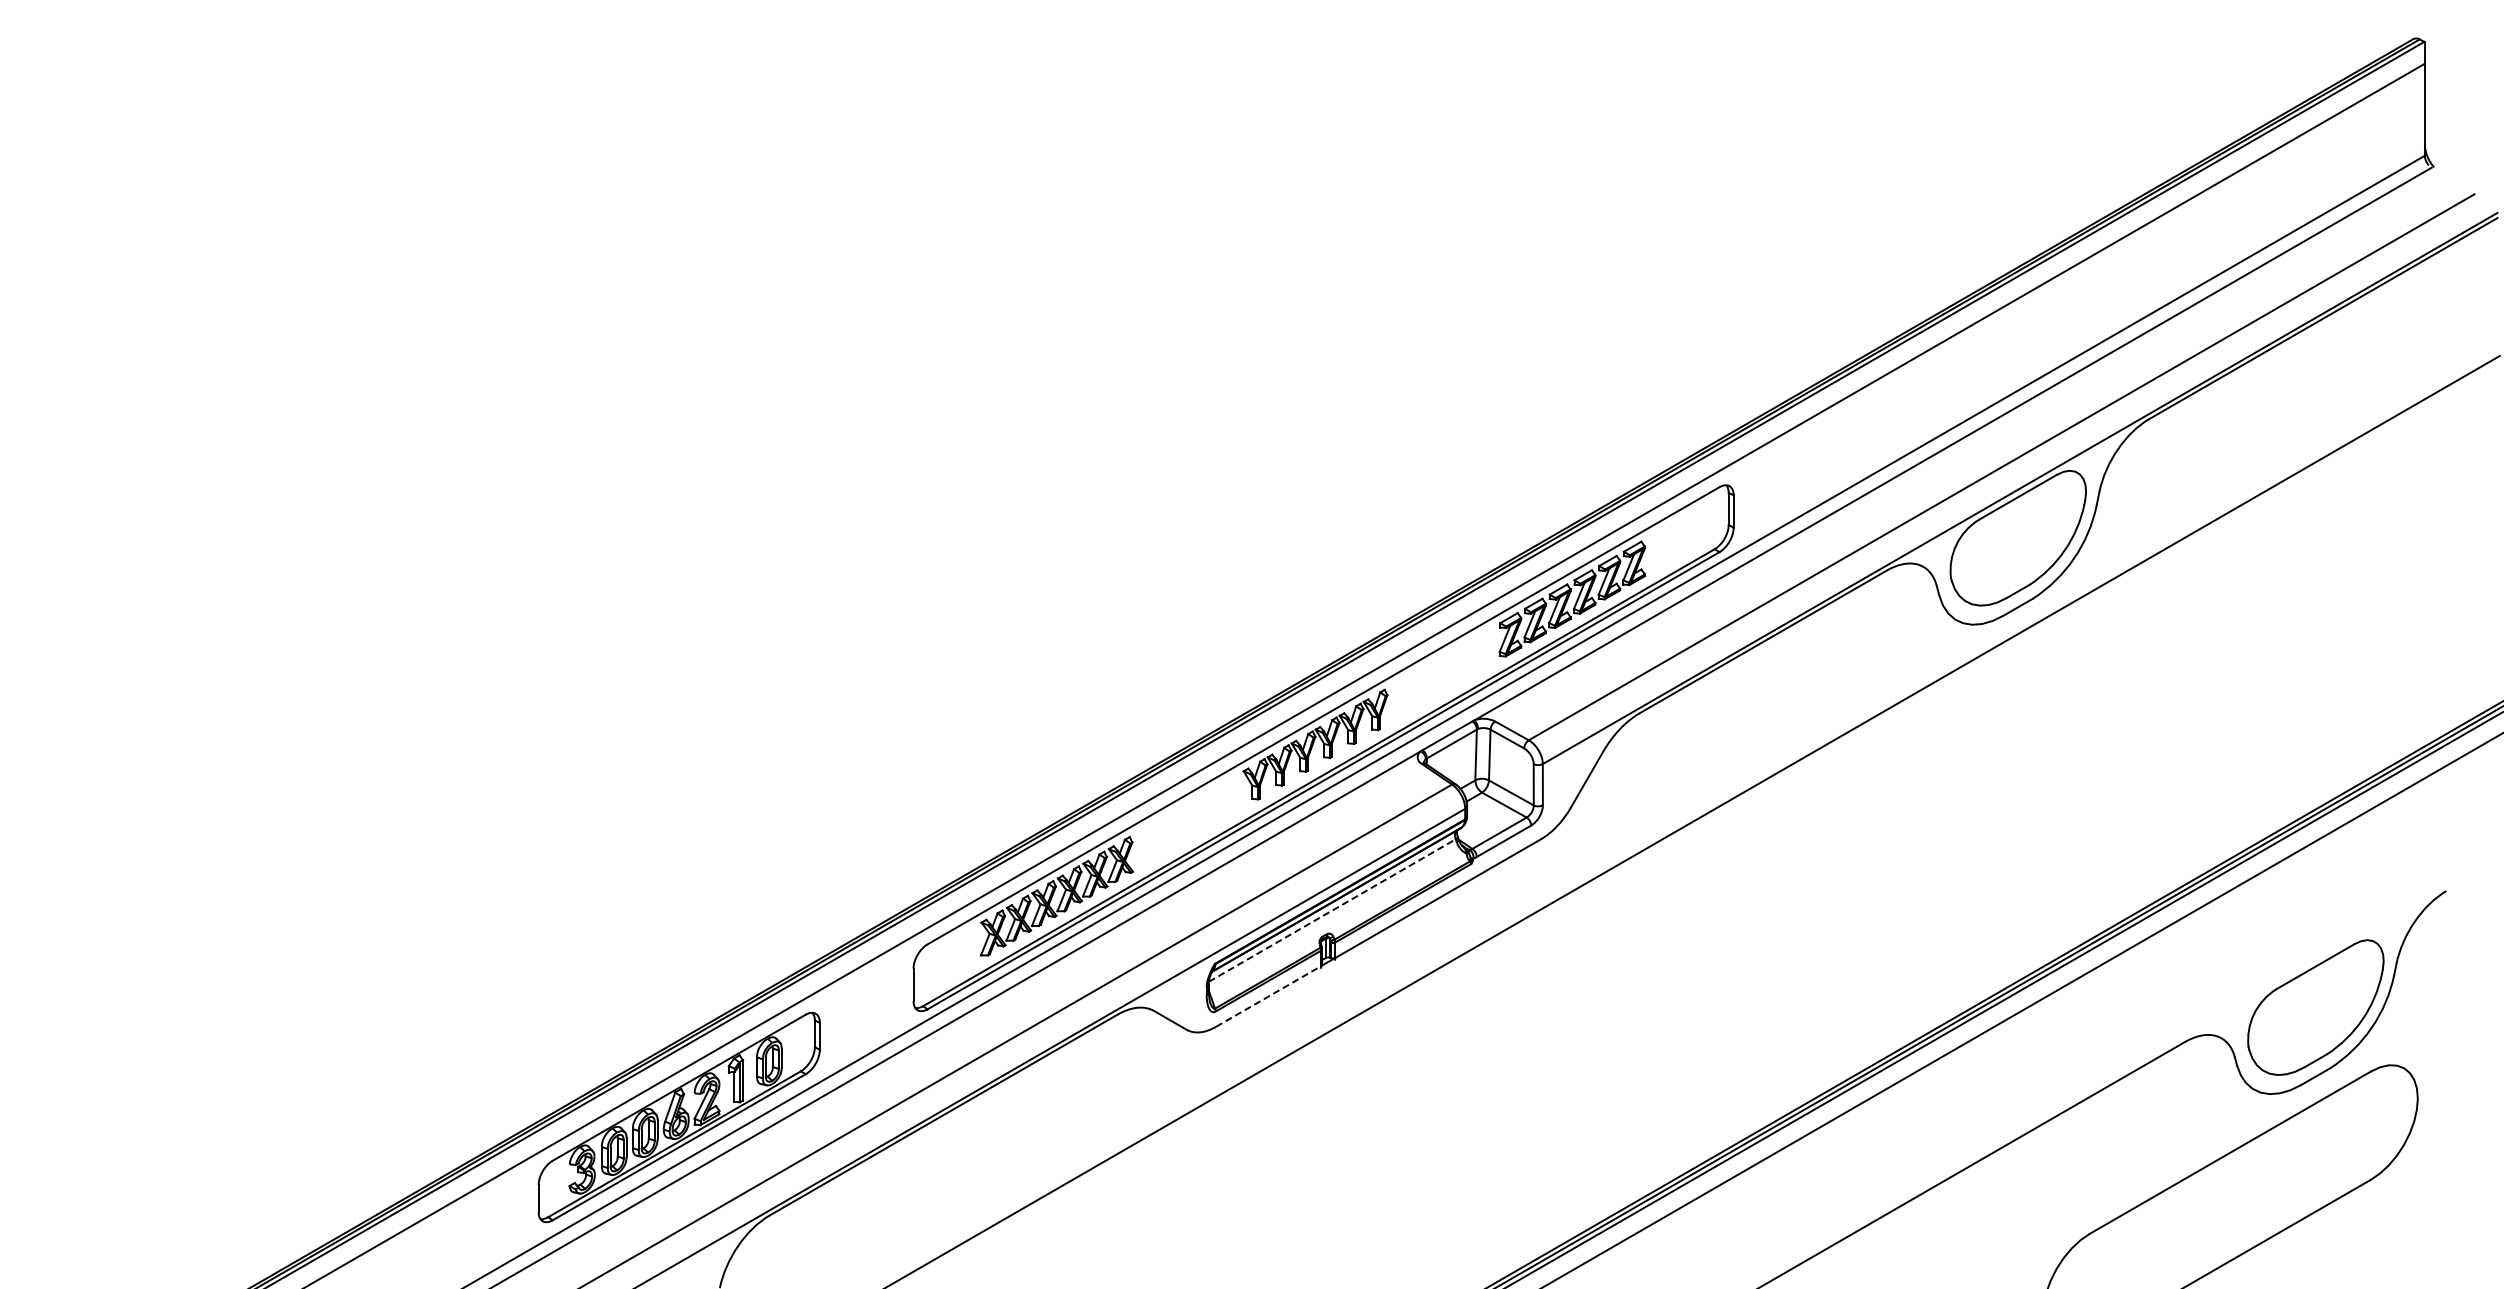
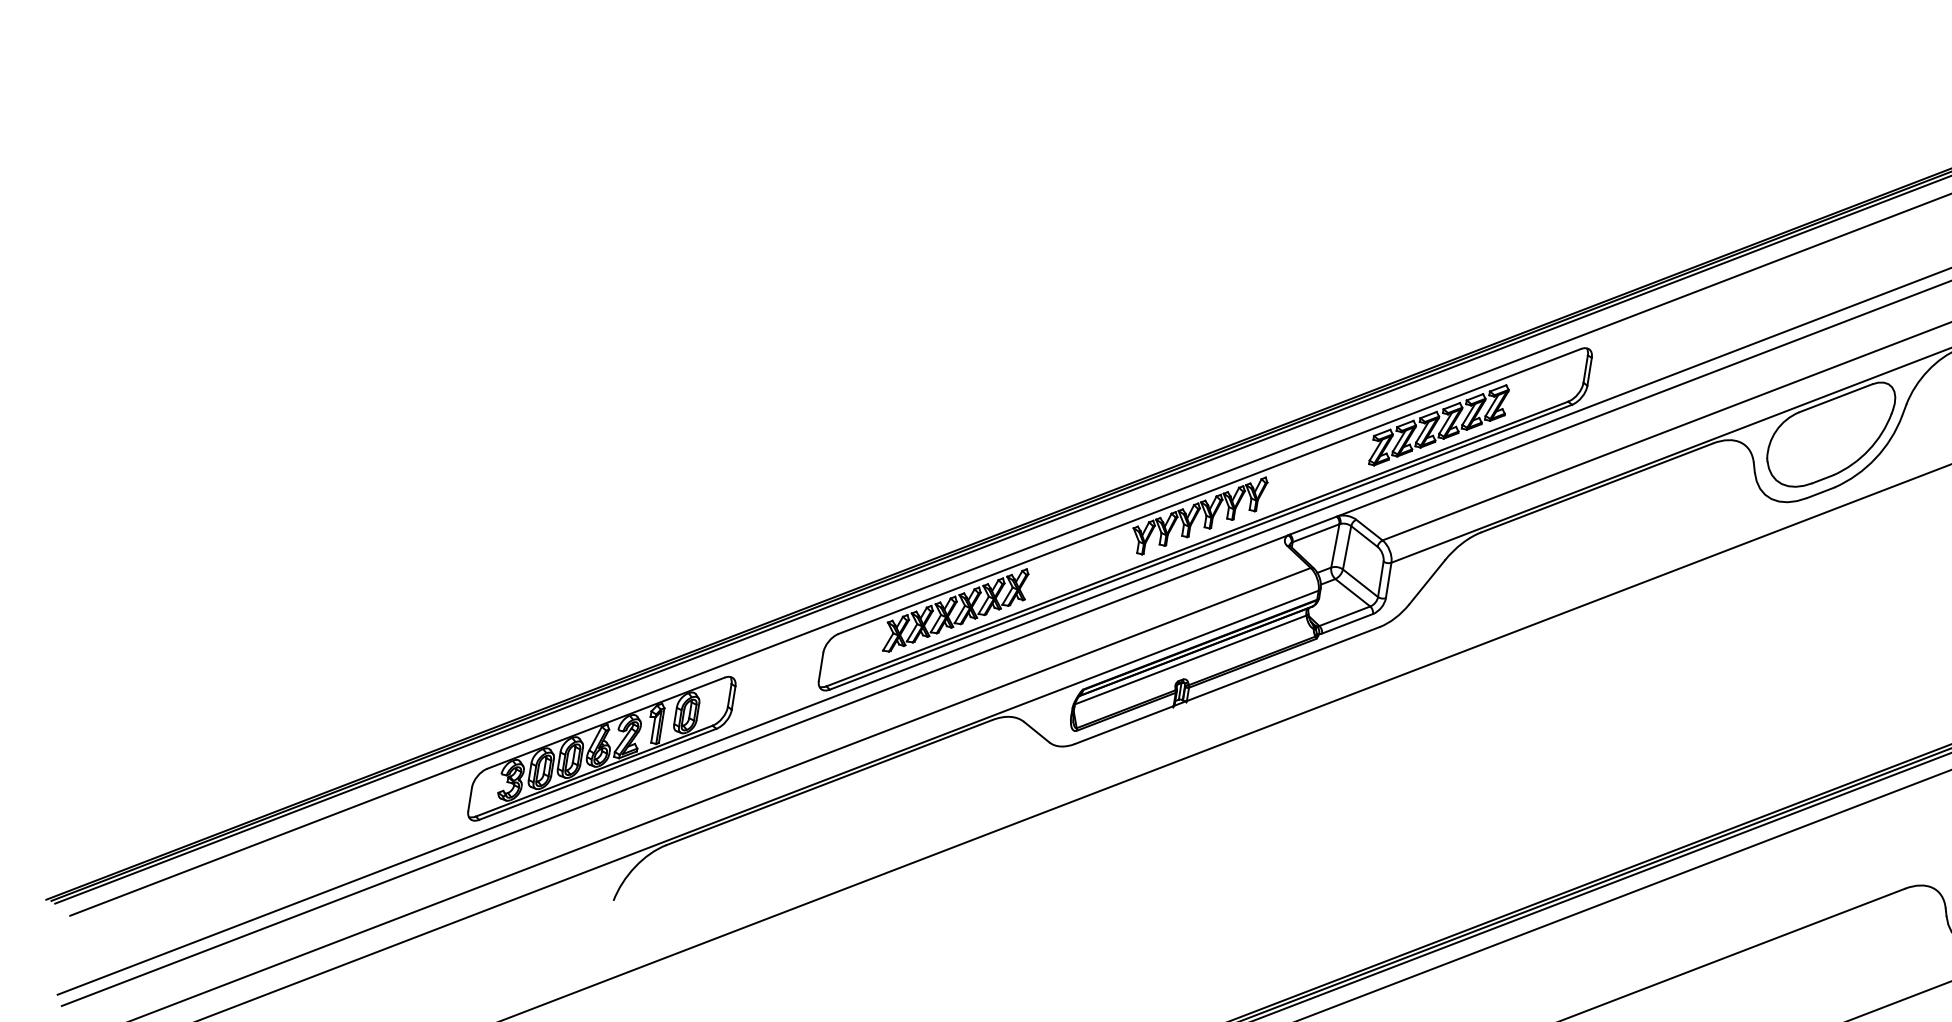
line: (1332, 910) -> (1190, 659), dashed -> solid
line: (1268, 996) -> (1124, 725), dashed -> solid

